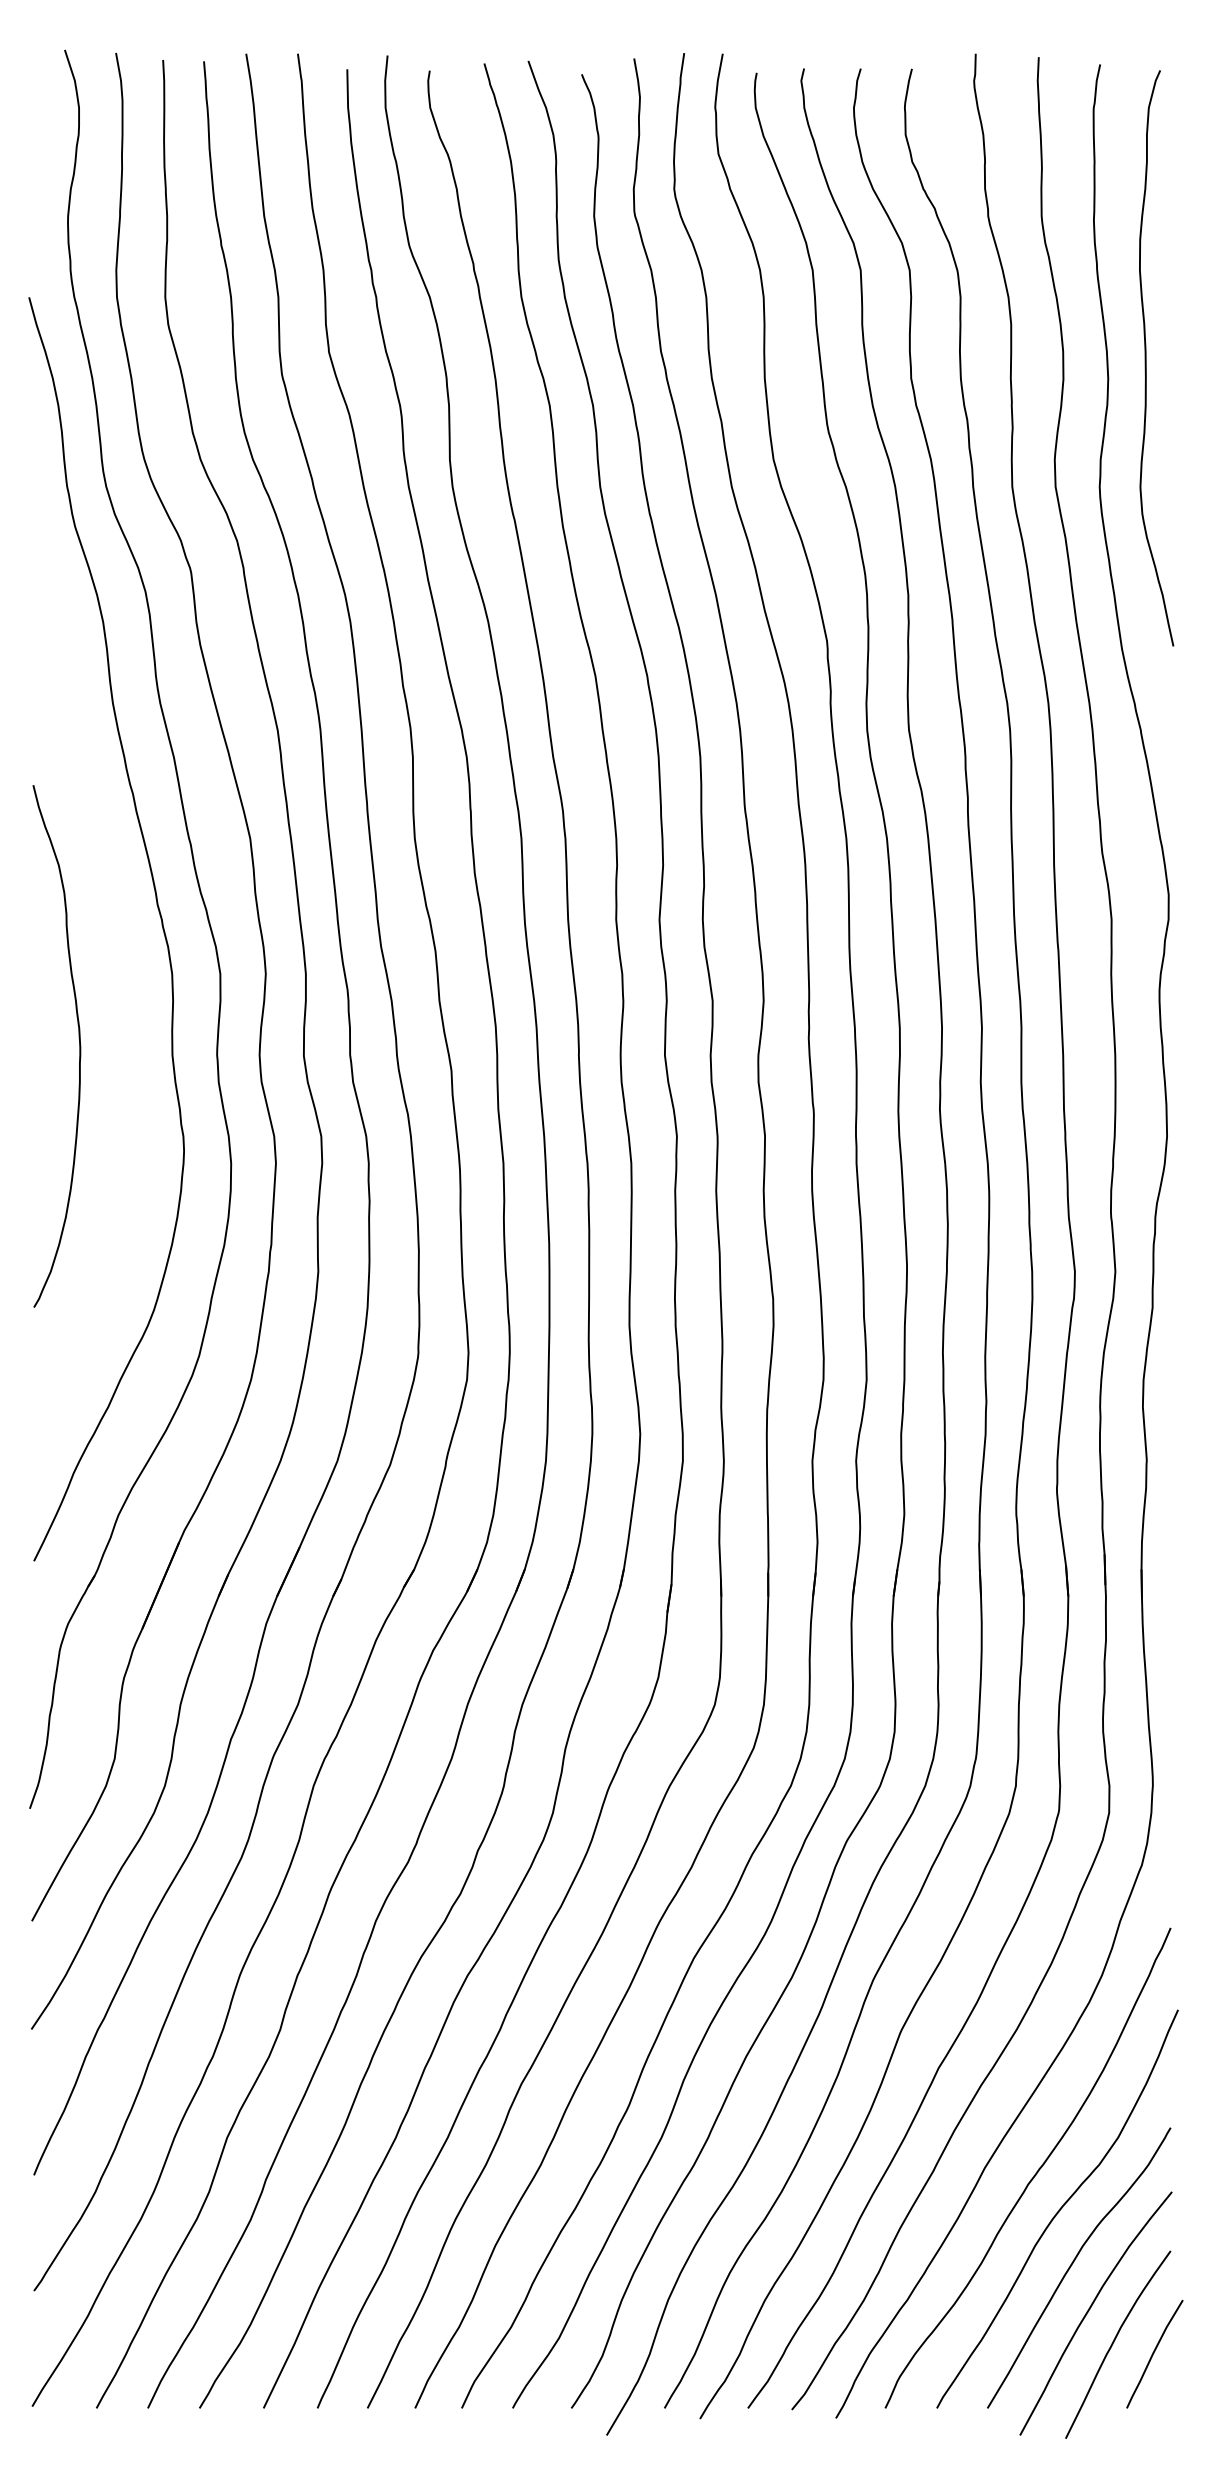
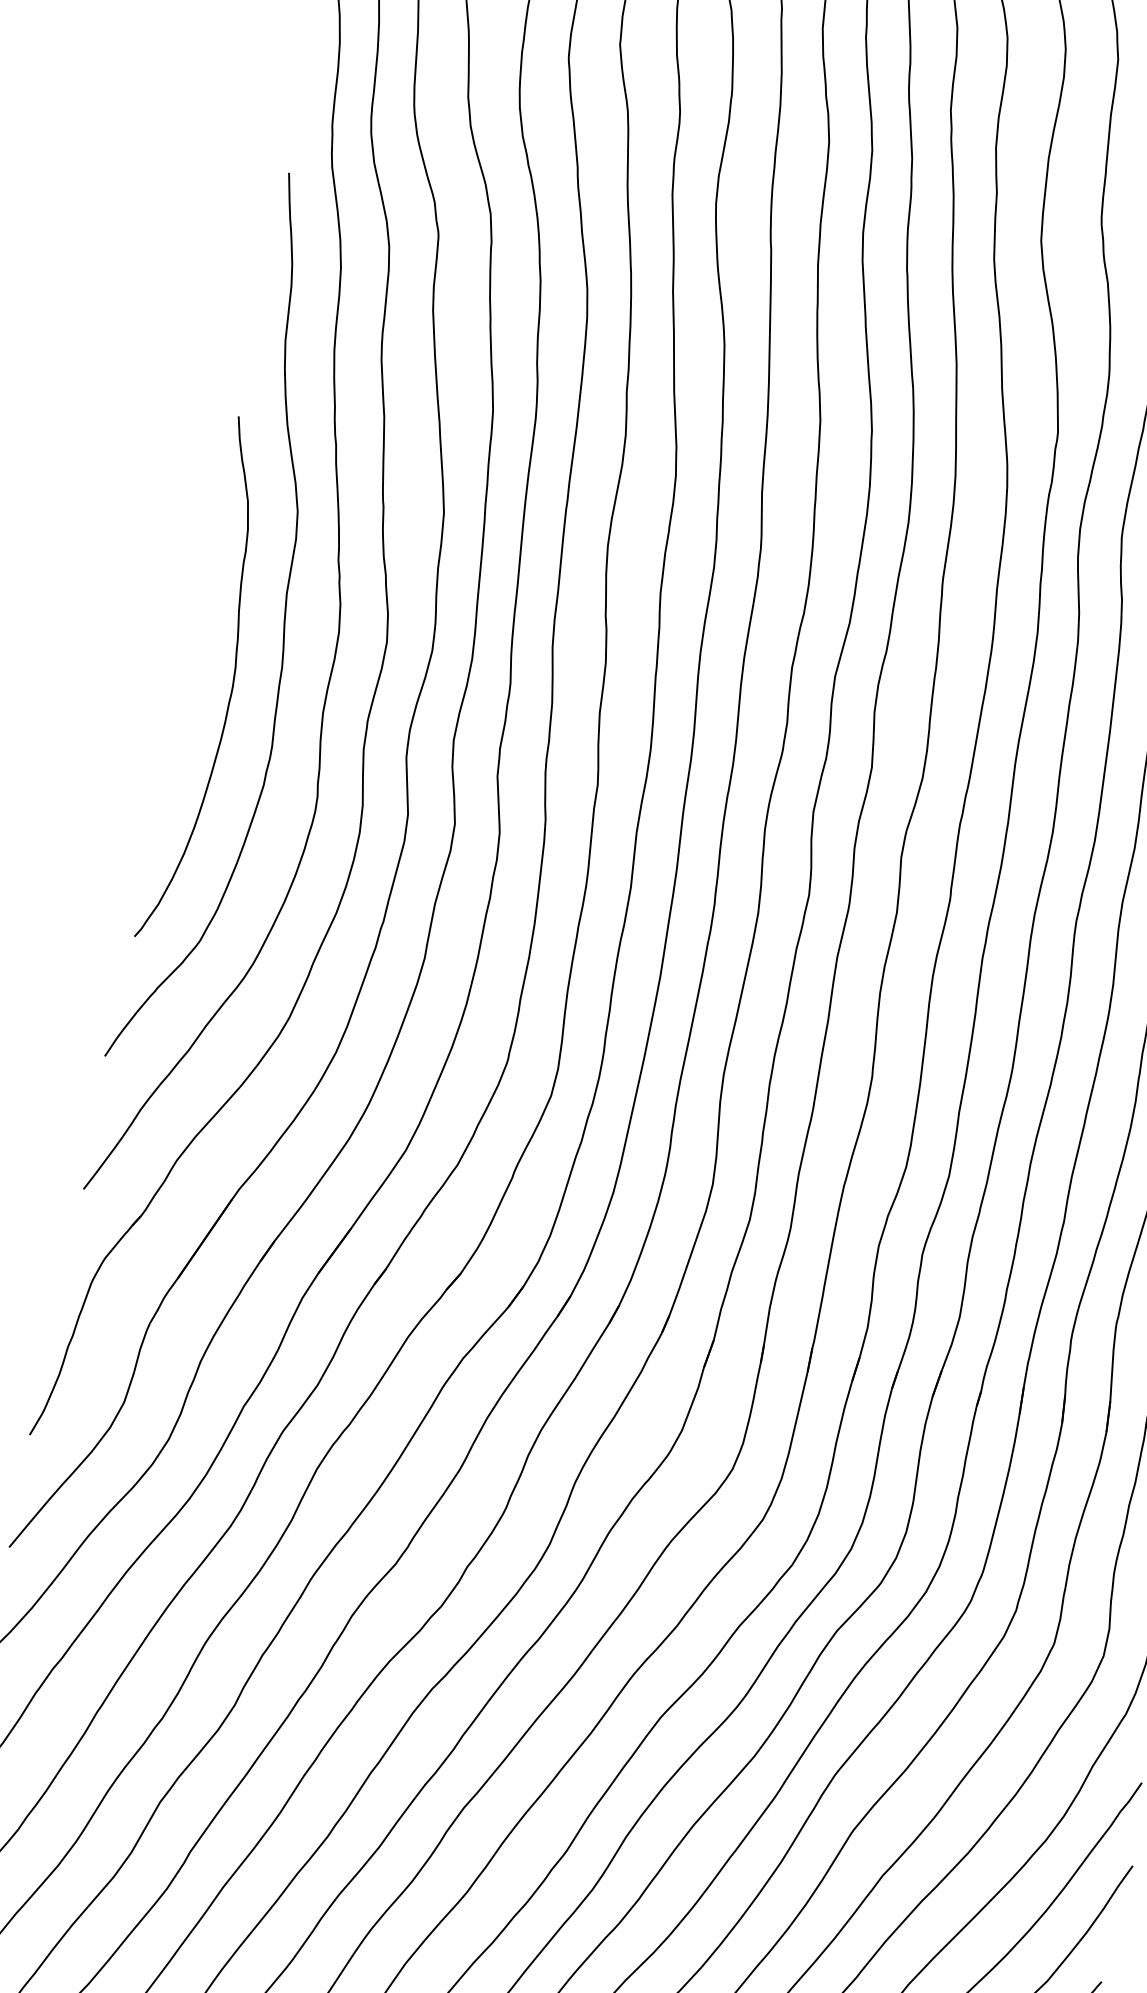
curve: (116, 975) -> (283, 622), added

